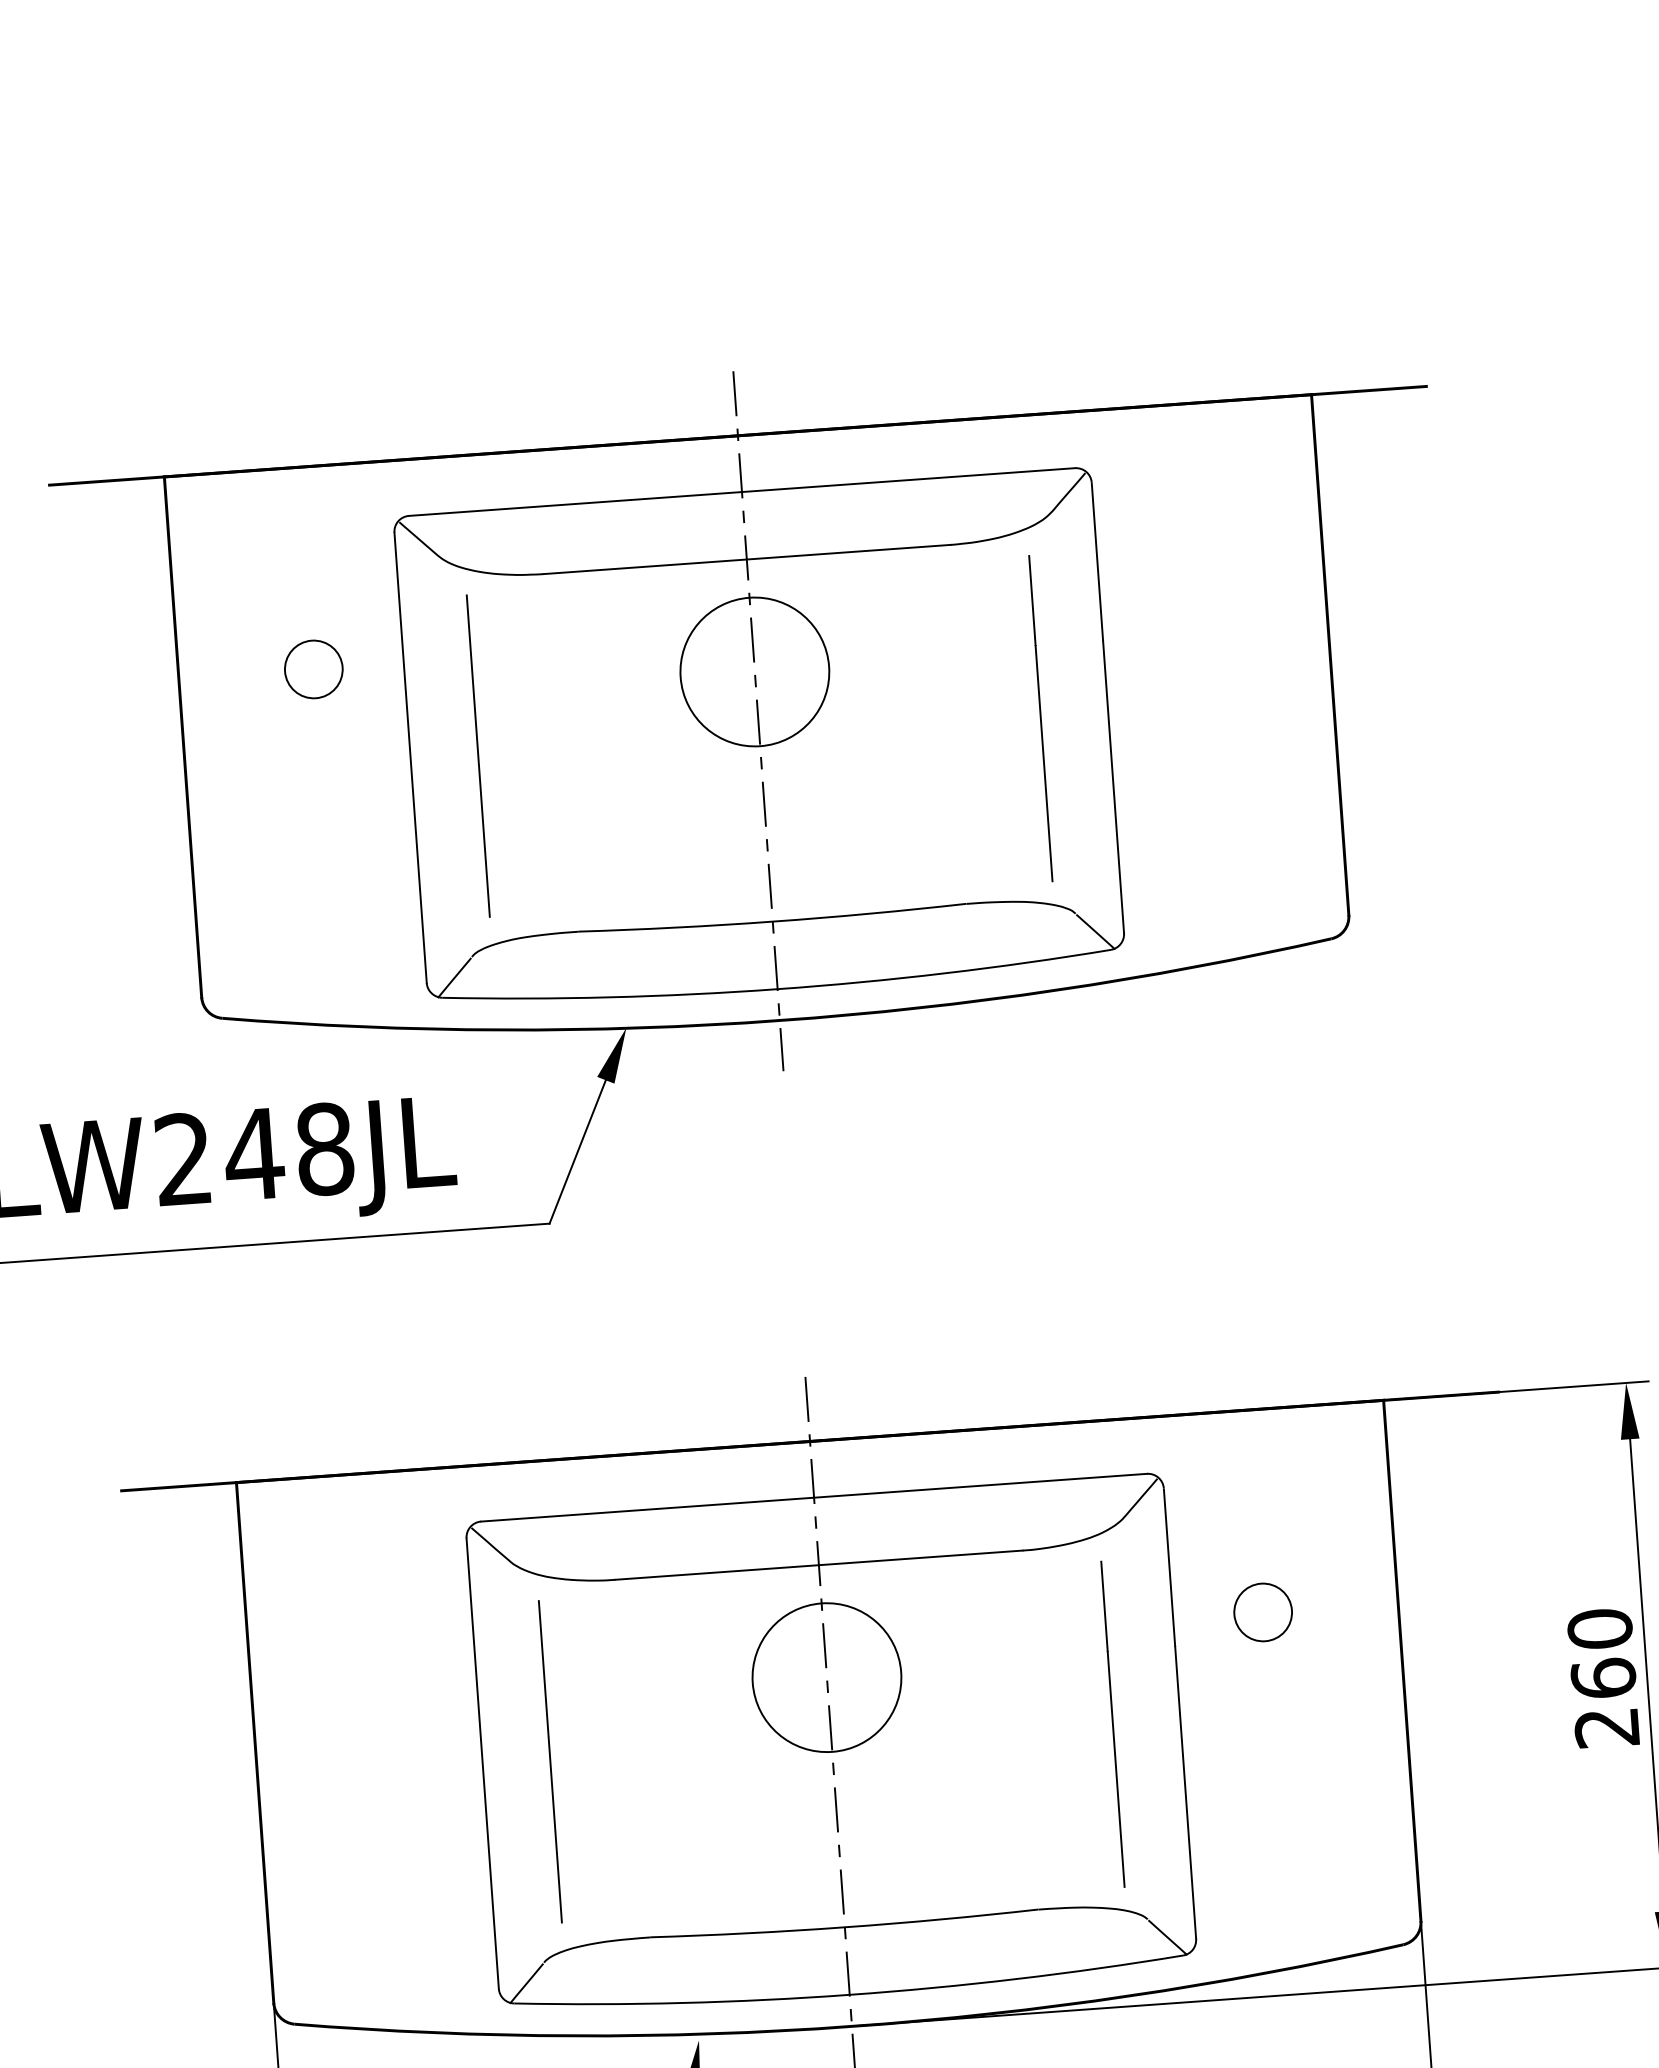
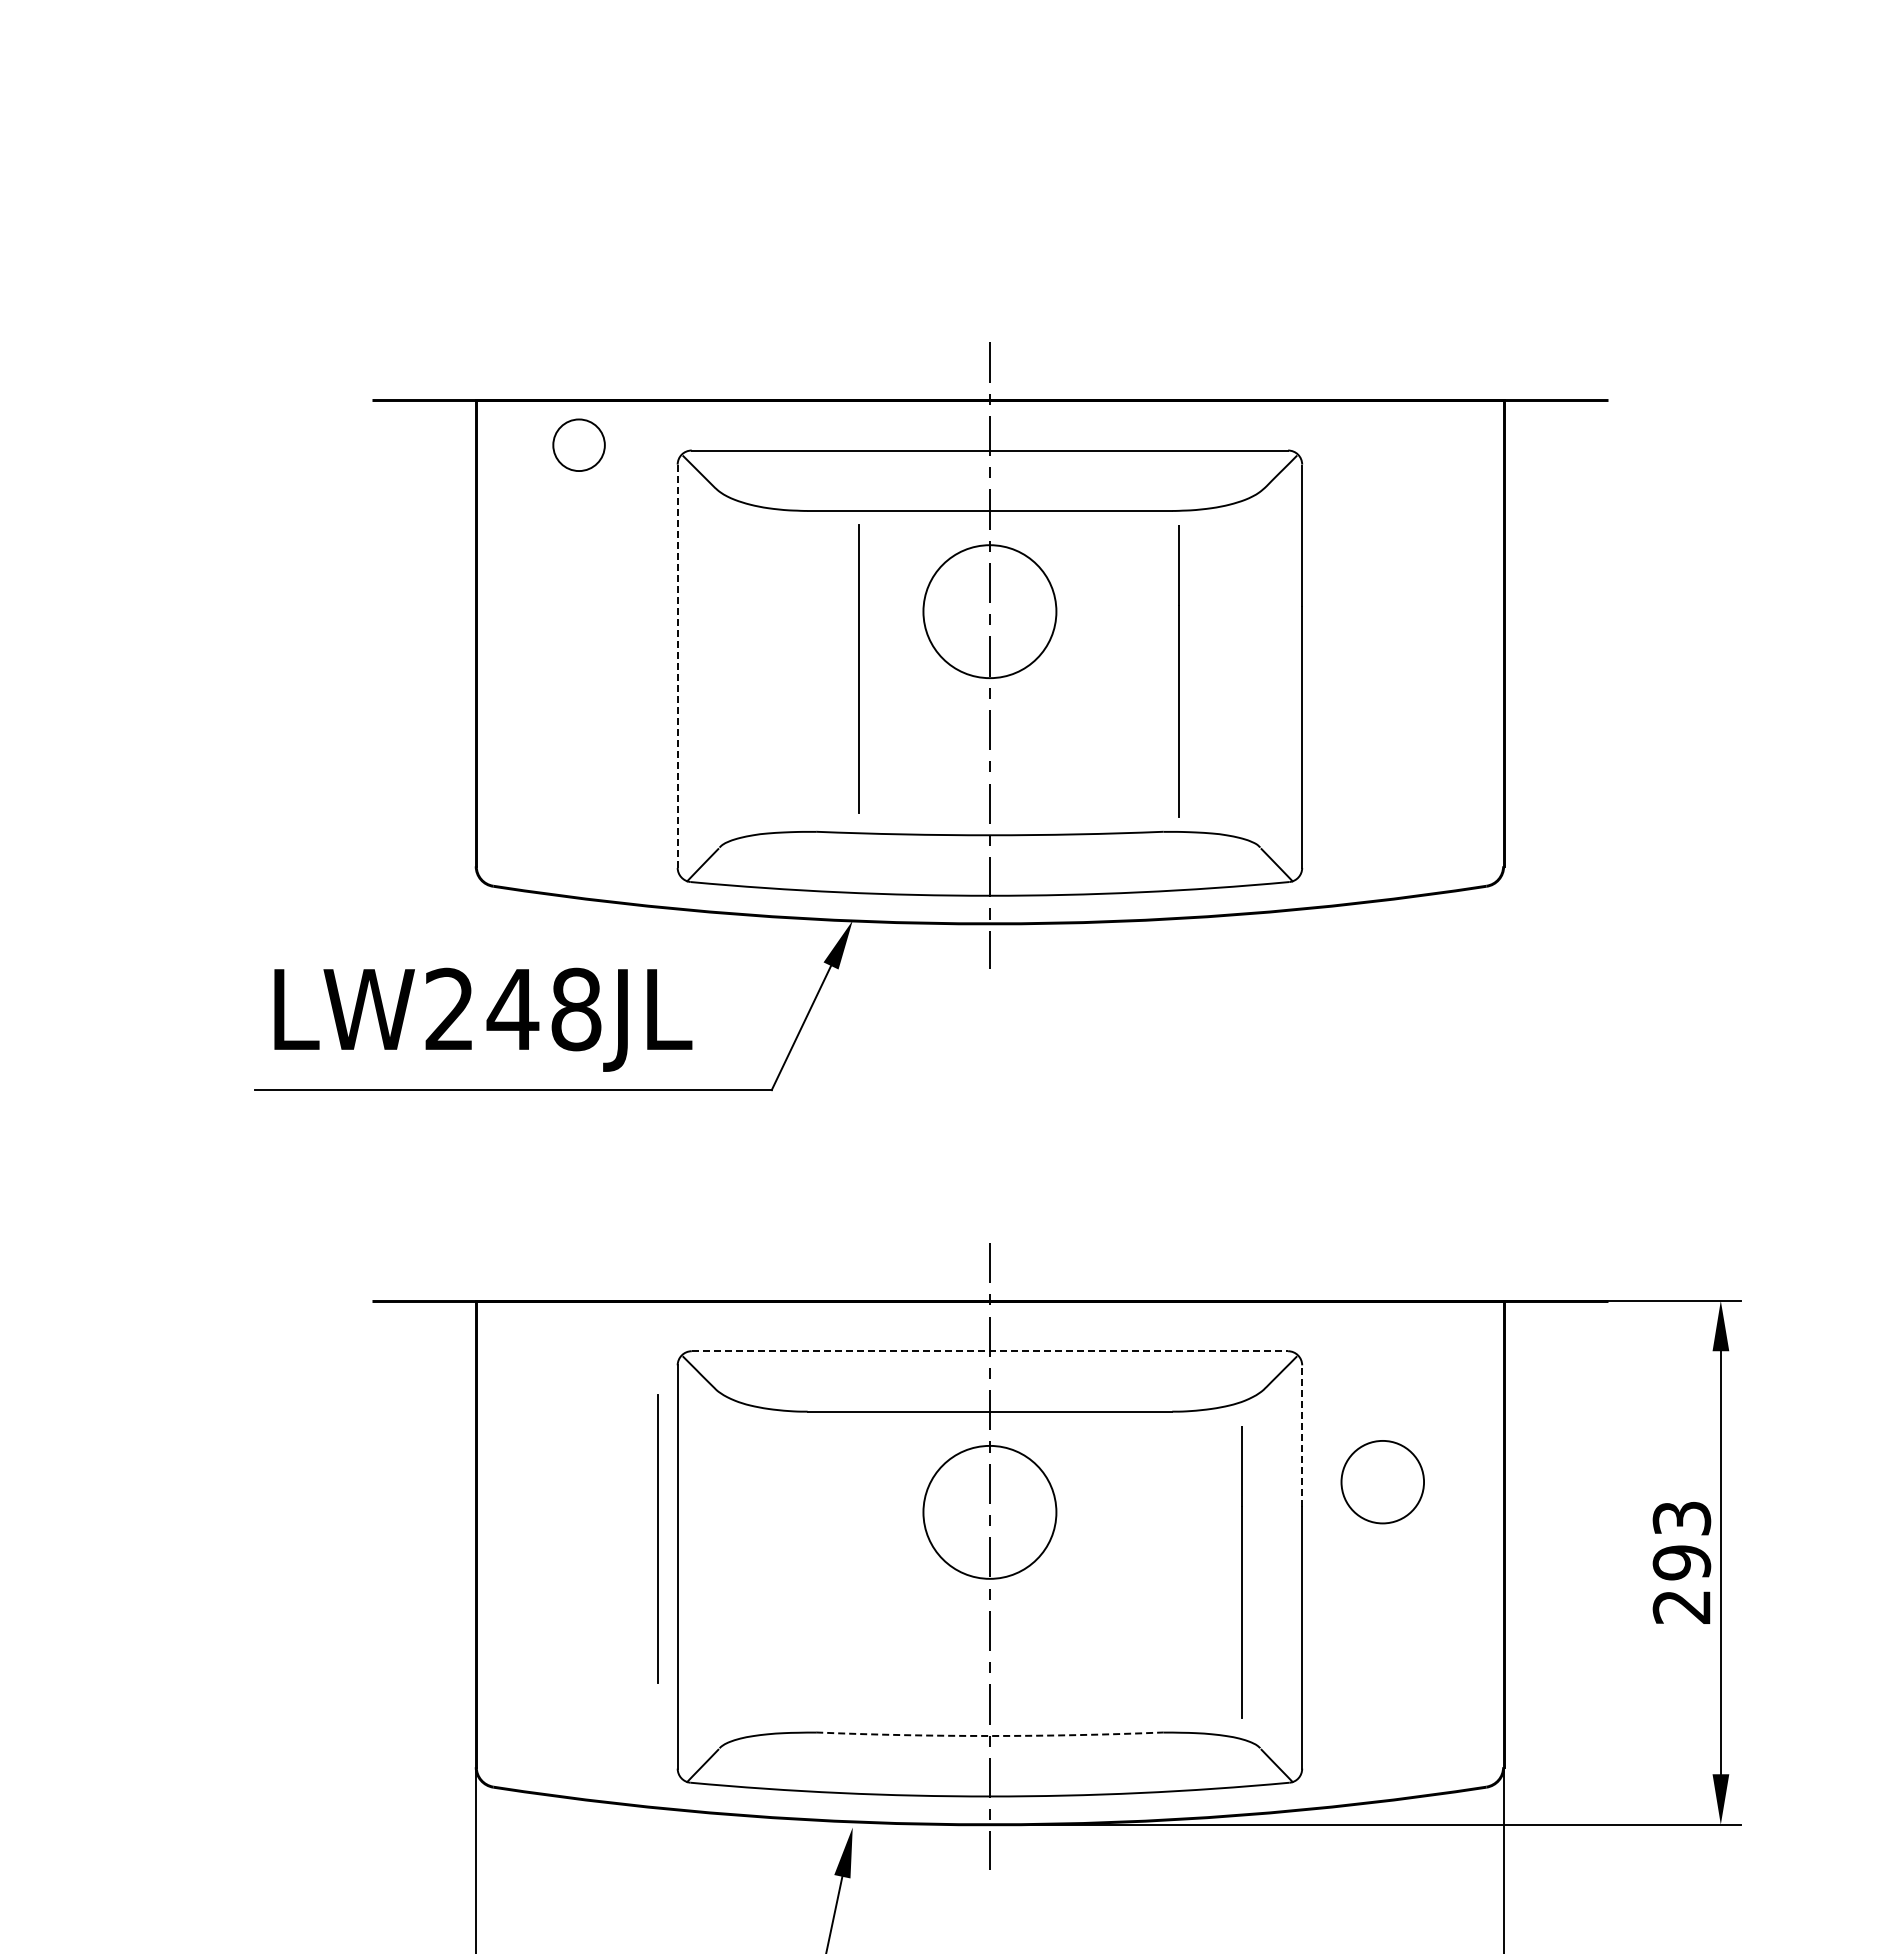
circle: (313, 668) -> (578, 444), moved
line: (1040, 718) -> (1178, 671), moved
line: (477, 755) -> (858, 668), moved
line: (410, 758) -> (677, 666), solid -> dashed
line: (814, 1497) -> (990, 1351), solid -> dashed
line: (1169, 1566) -> (1302, 1435), solid -> dashed
circle: (1262, 1611) -> (1382, 1481), size x1.6
text: (1601, 1653) -> (1681, 1540), 260 -> 293
line: (549, 1761) -> (657, 1538), moved
arc: (844, 1927) -> (989, 1736), solid -> dashed

